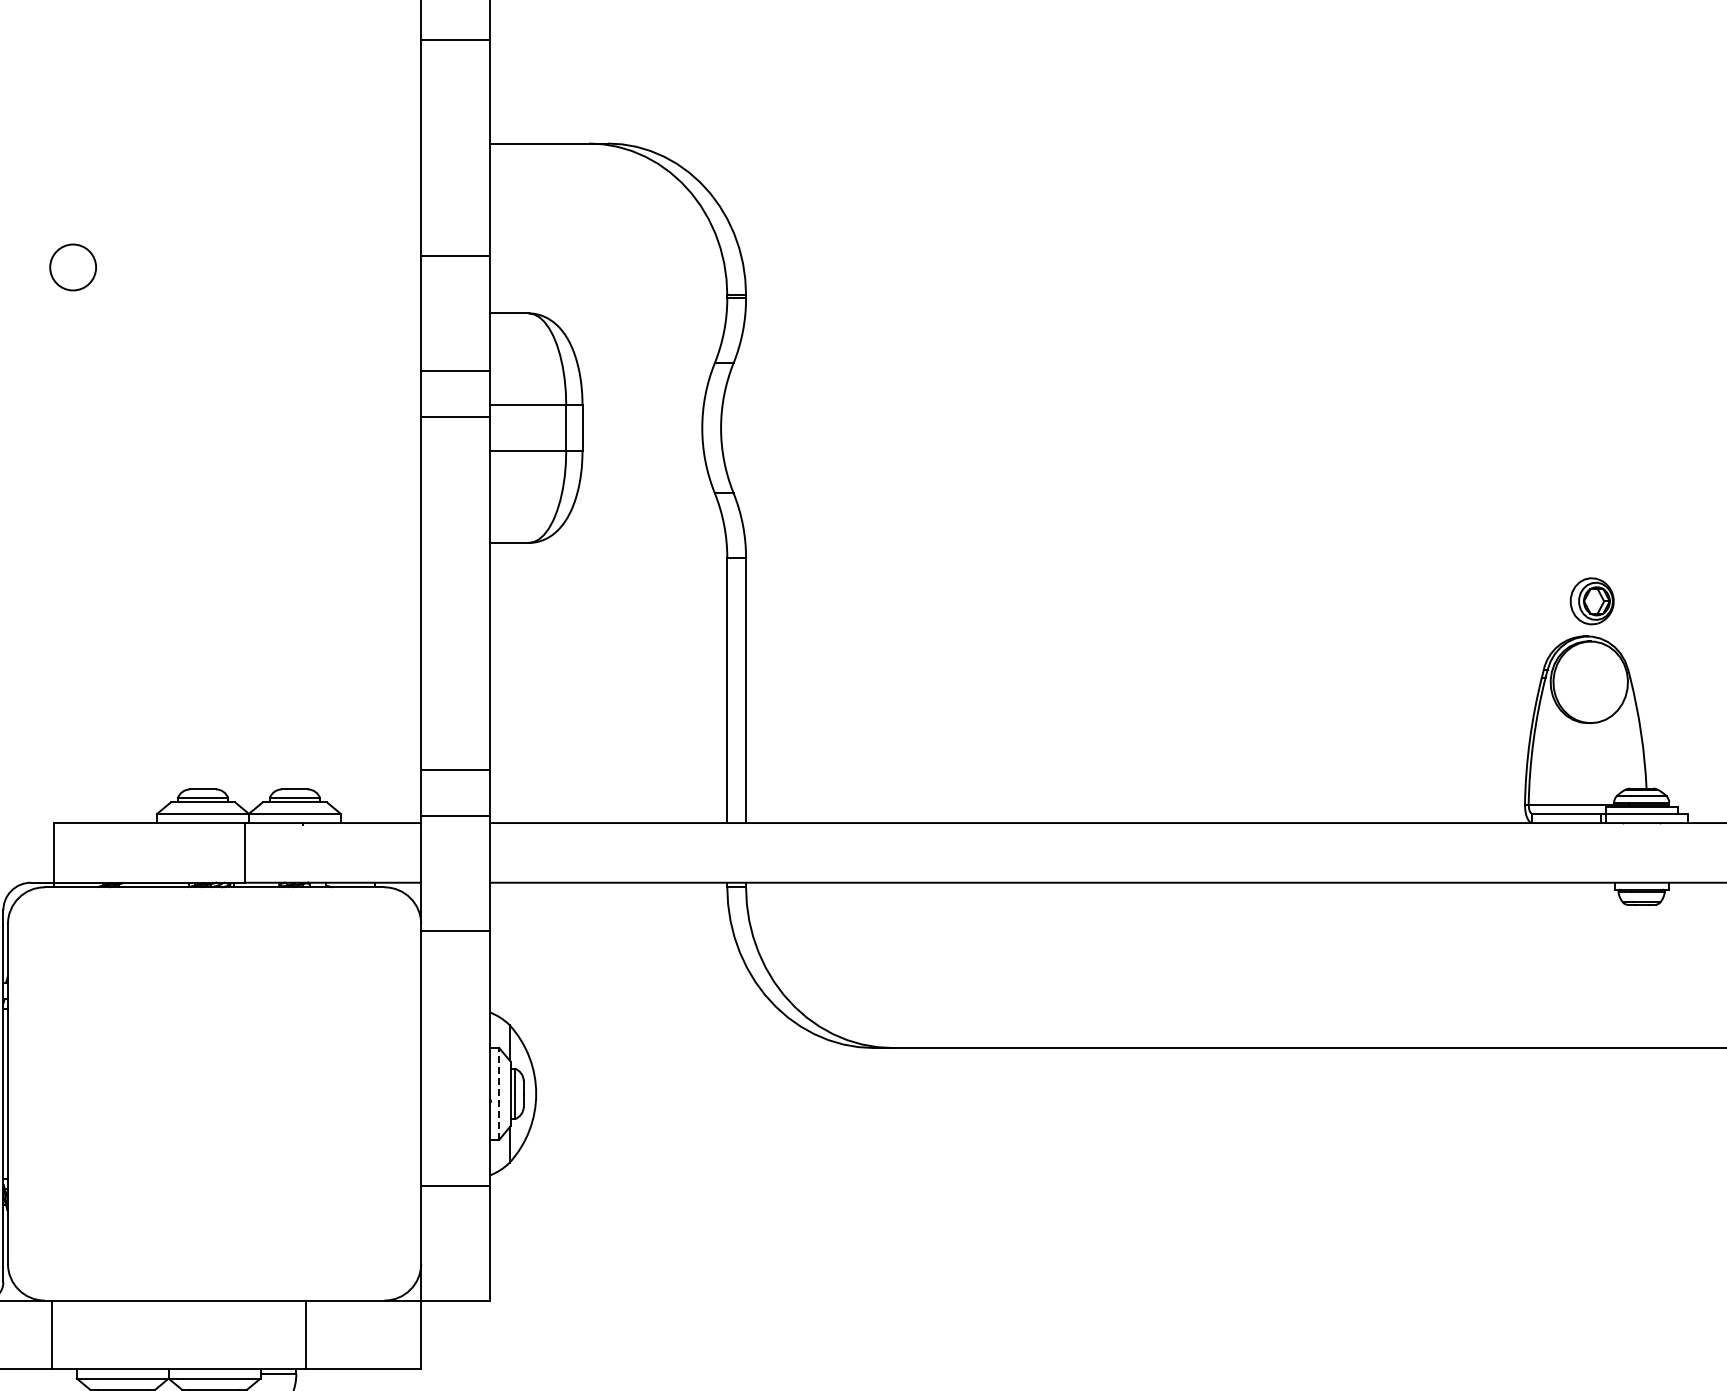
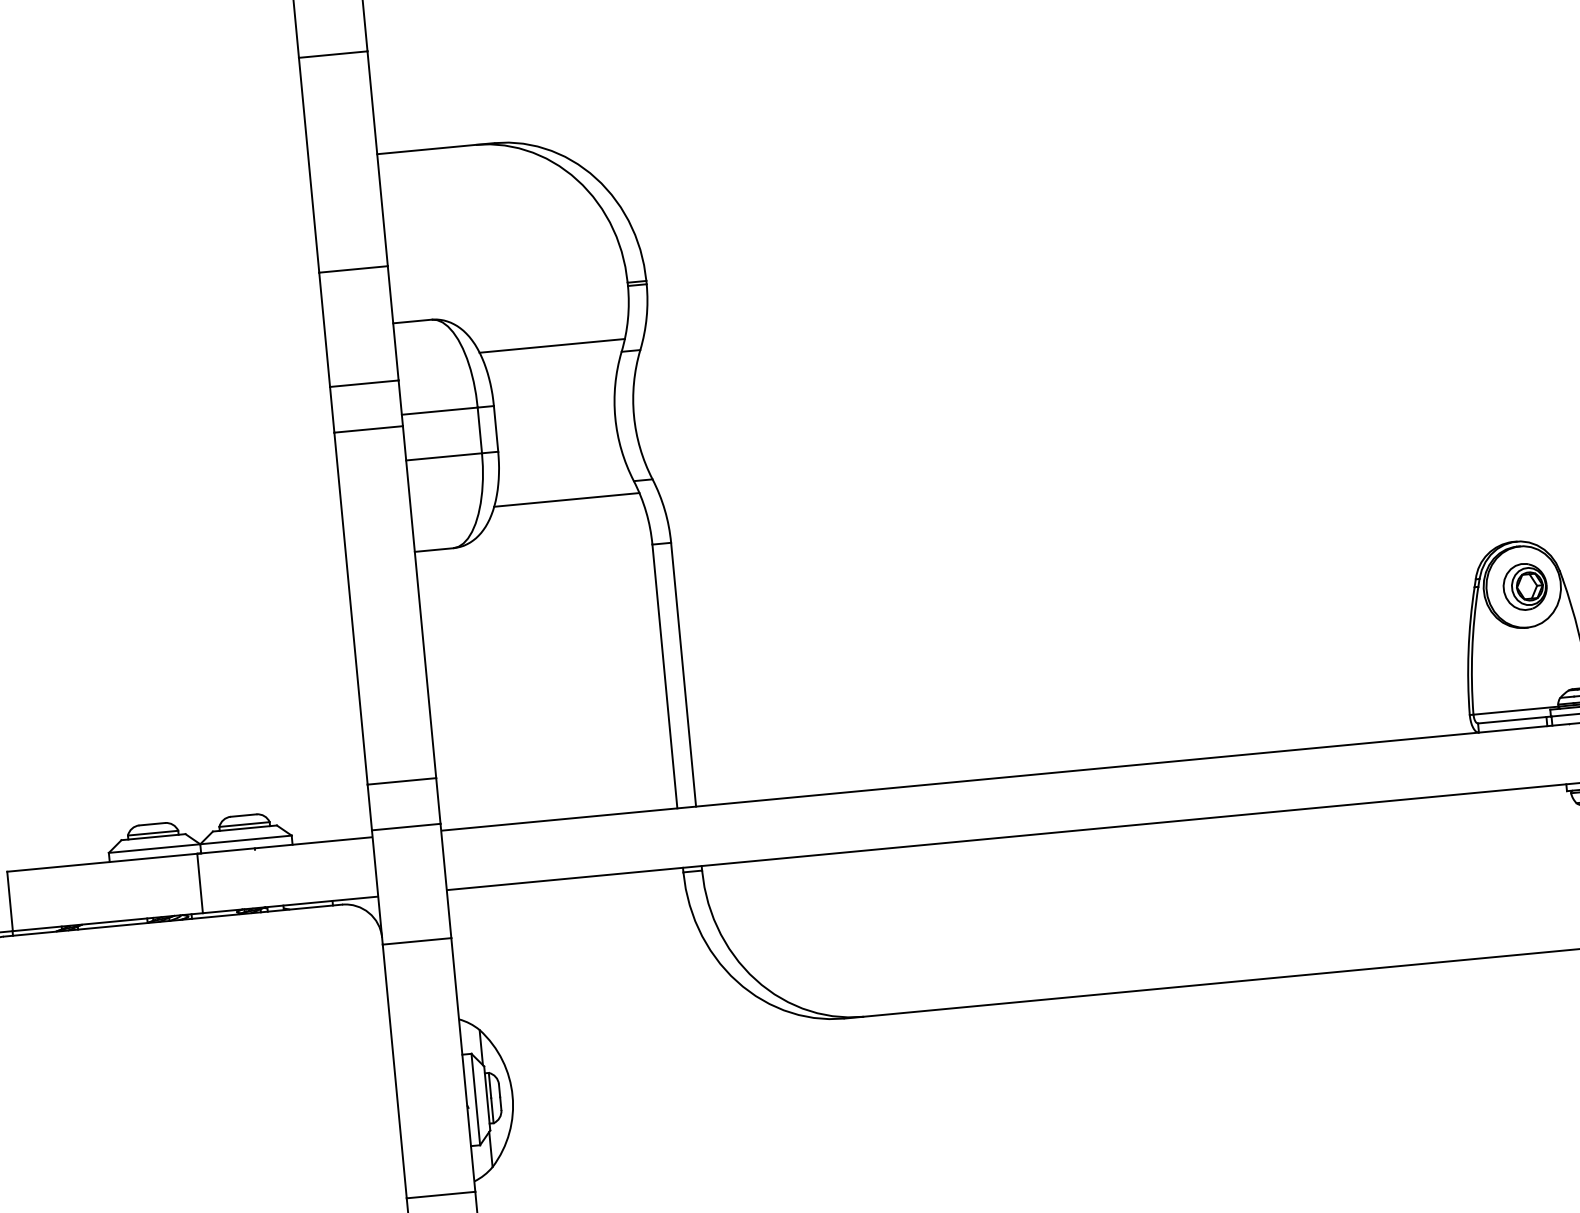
line: (646, 350) -> (552, 345), added
line: (646, 505) -> (567, 499), added
part: (1591, 601) -> (1524, 587), moved
line: (499, 1093) -> (476, 1099), dashed -> solid

